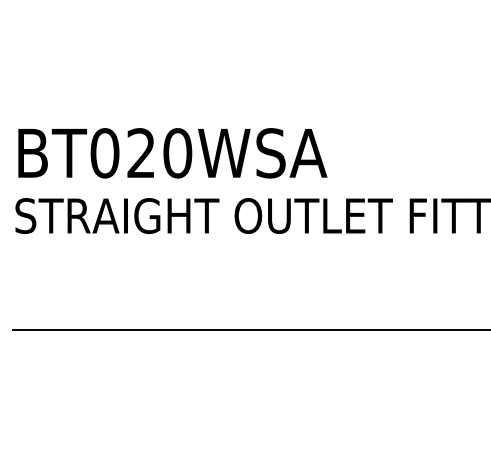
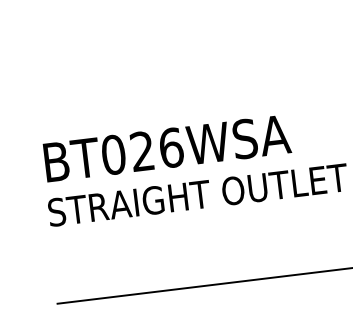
text: (177, 153) -> (171, 148), BT020WSA -> BT026WSA

